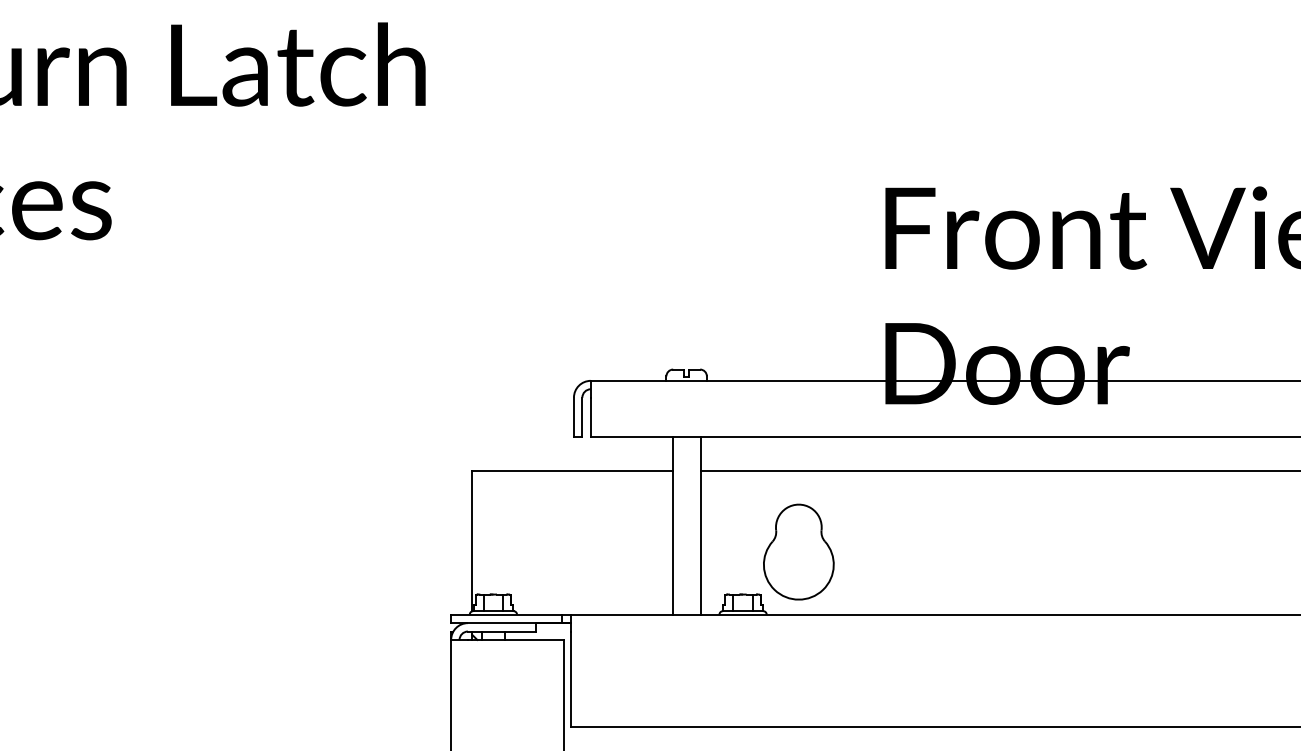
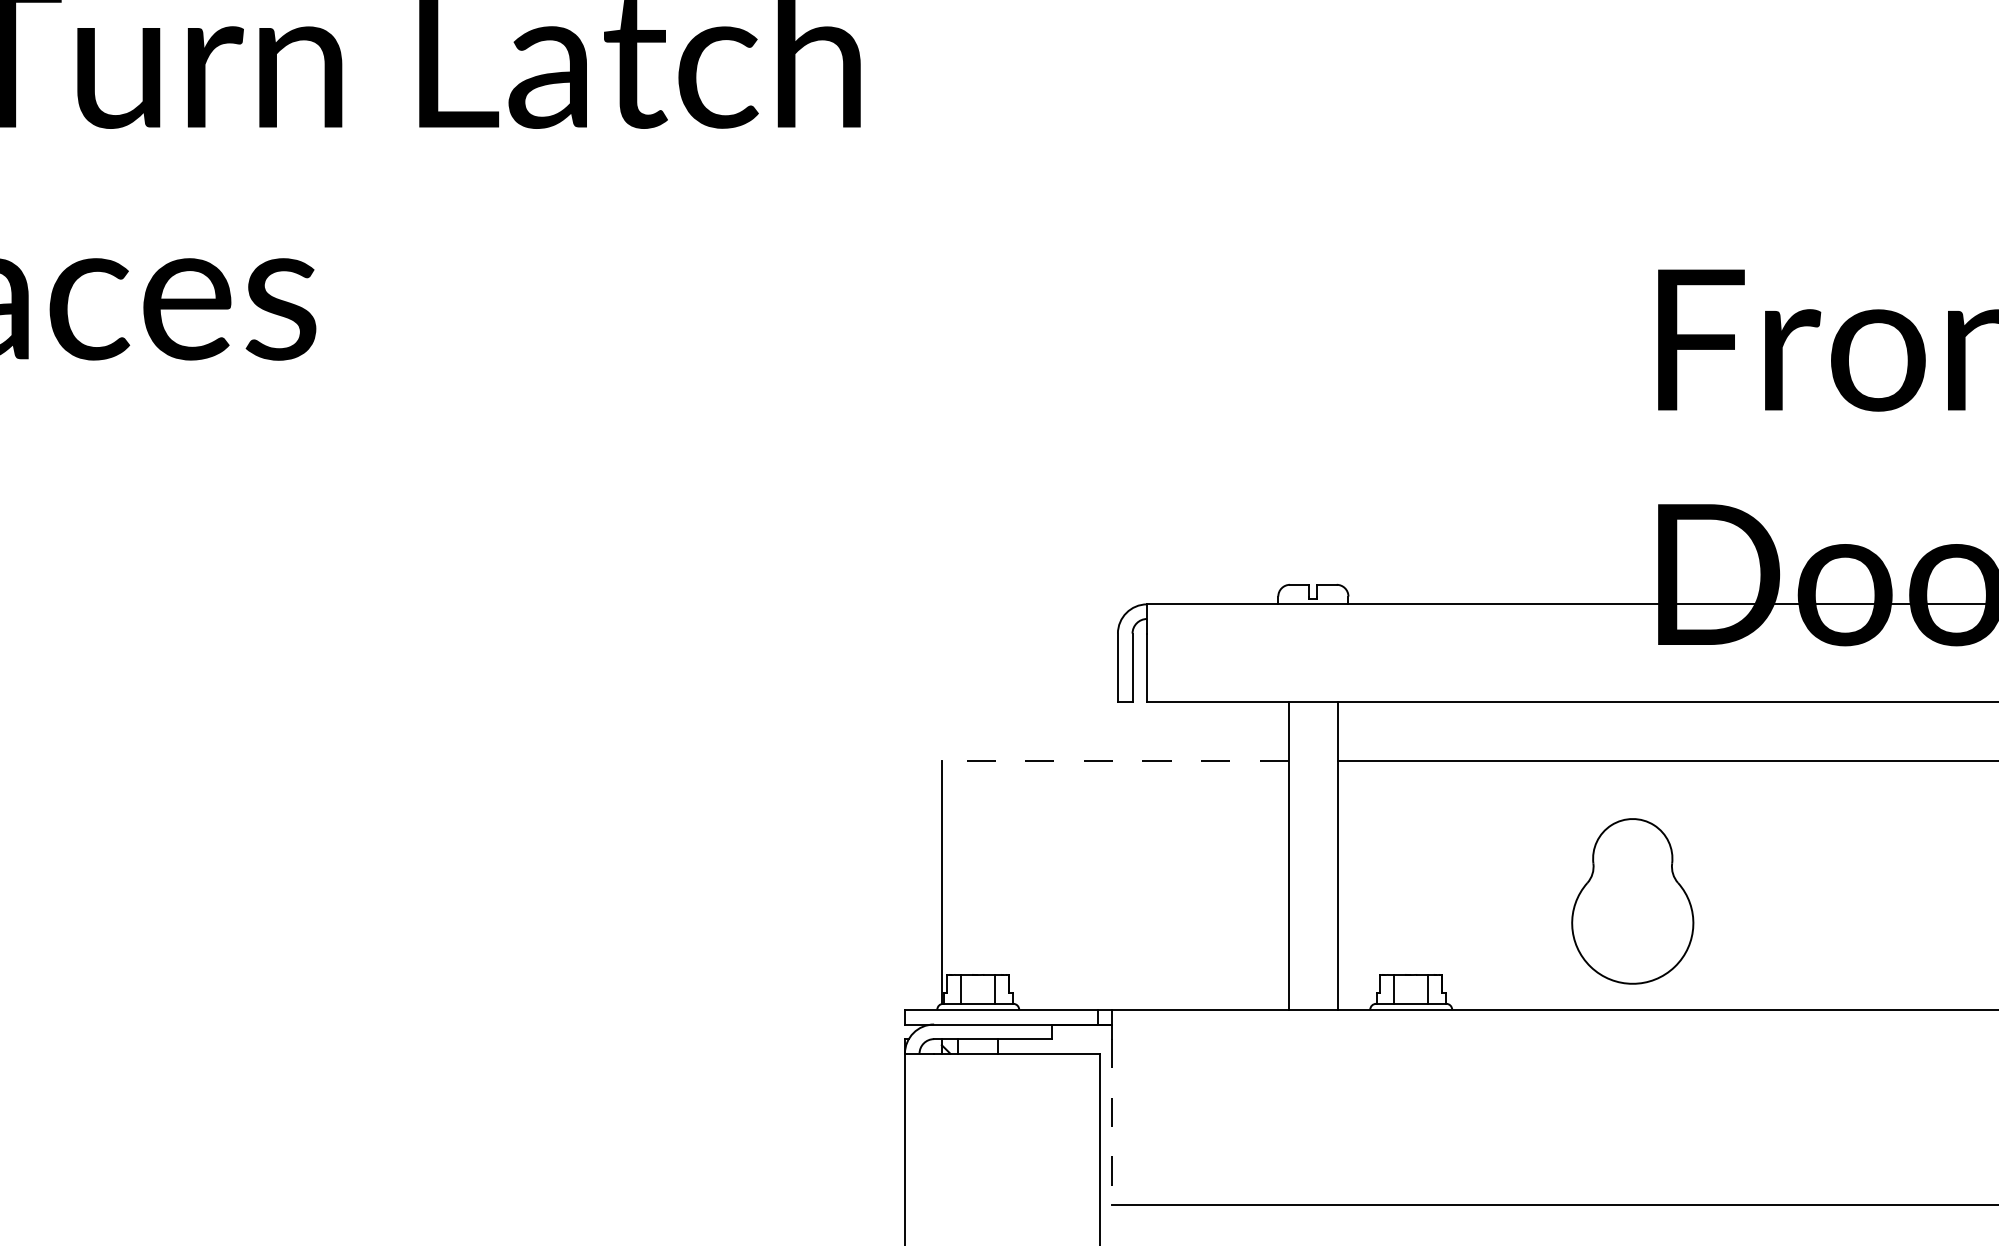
line: (572, 471) -> (1115, 761), solid -> dashed
part: (798, 551) -> (1632, 900), moved
line: (570, 679) -> (1111, 1122), solid -> dashed

